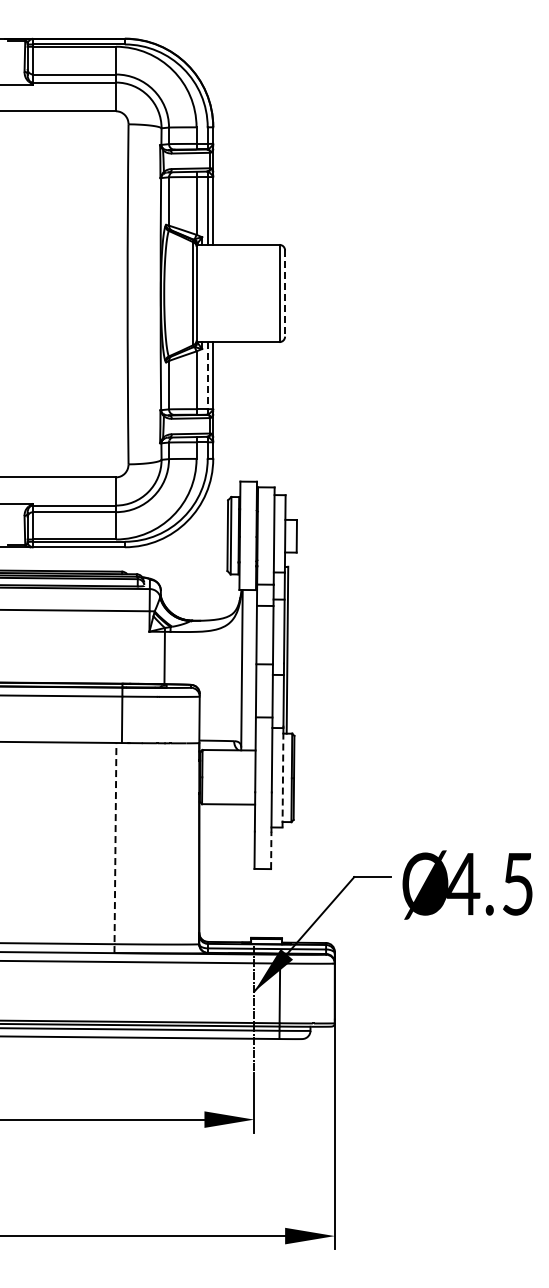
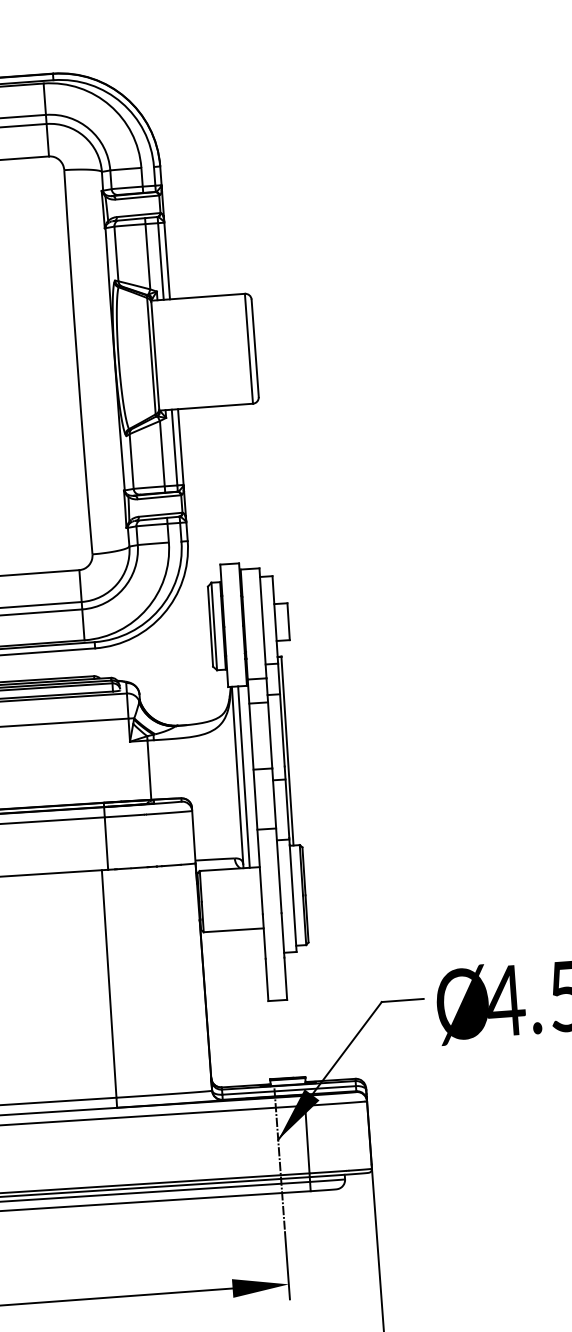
line: (285, 294) -> (255, 349), dashed -> solid
line: (207, 377) -> (174, 449), dashed -> solid
line: (247, 670) -> (244, 777), added
line: (282, 779) -> (292, 897), dashed -> solid
line: (115, 847) -> (109, 988), dashed -> solid
line: (271, 850) -> (286, 978), dashed -> solid

